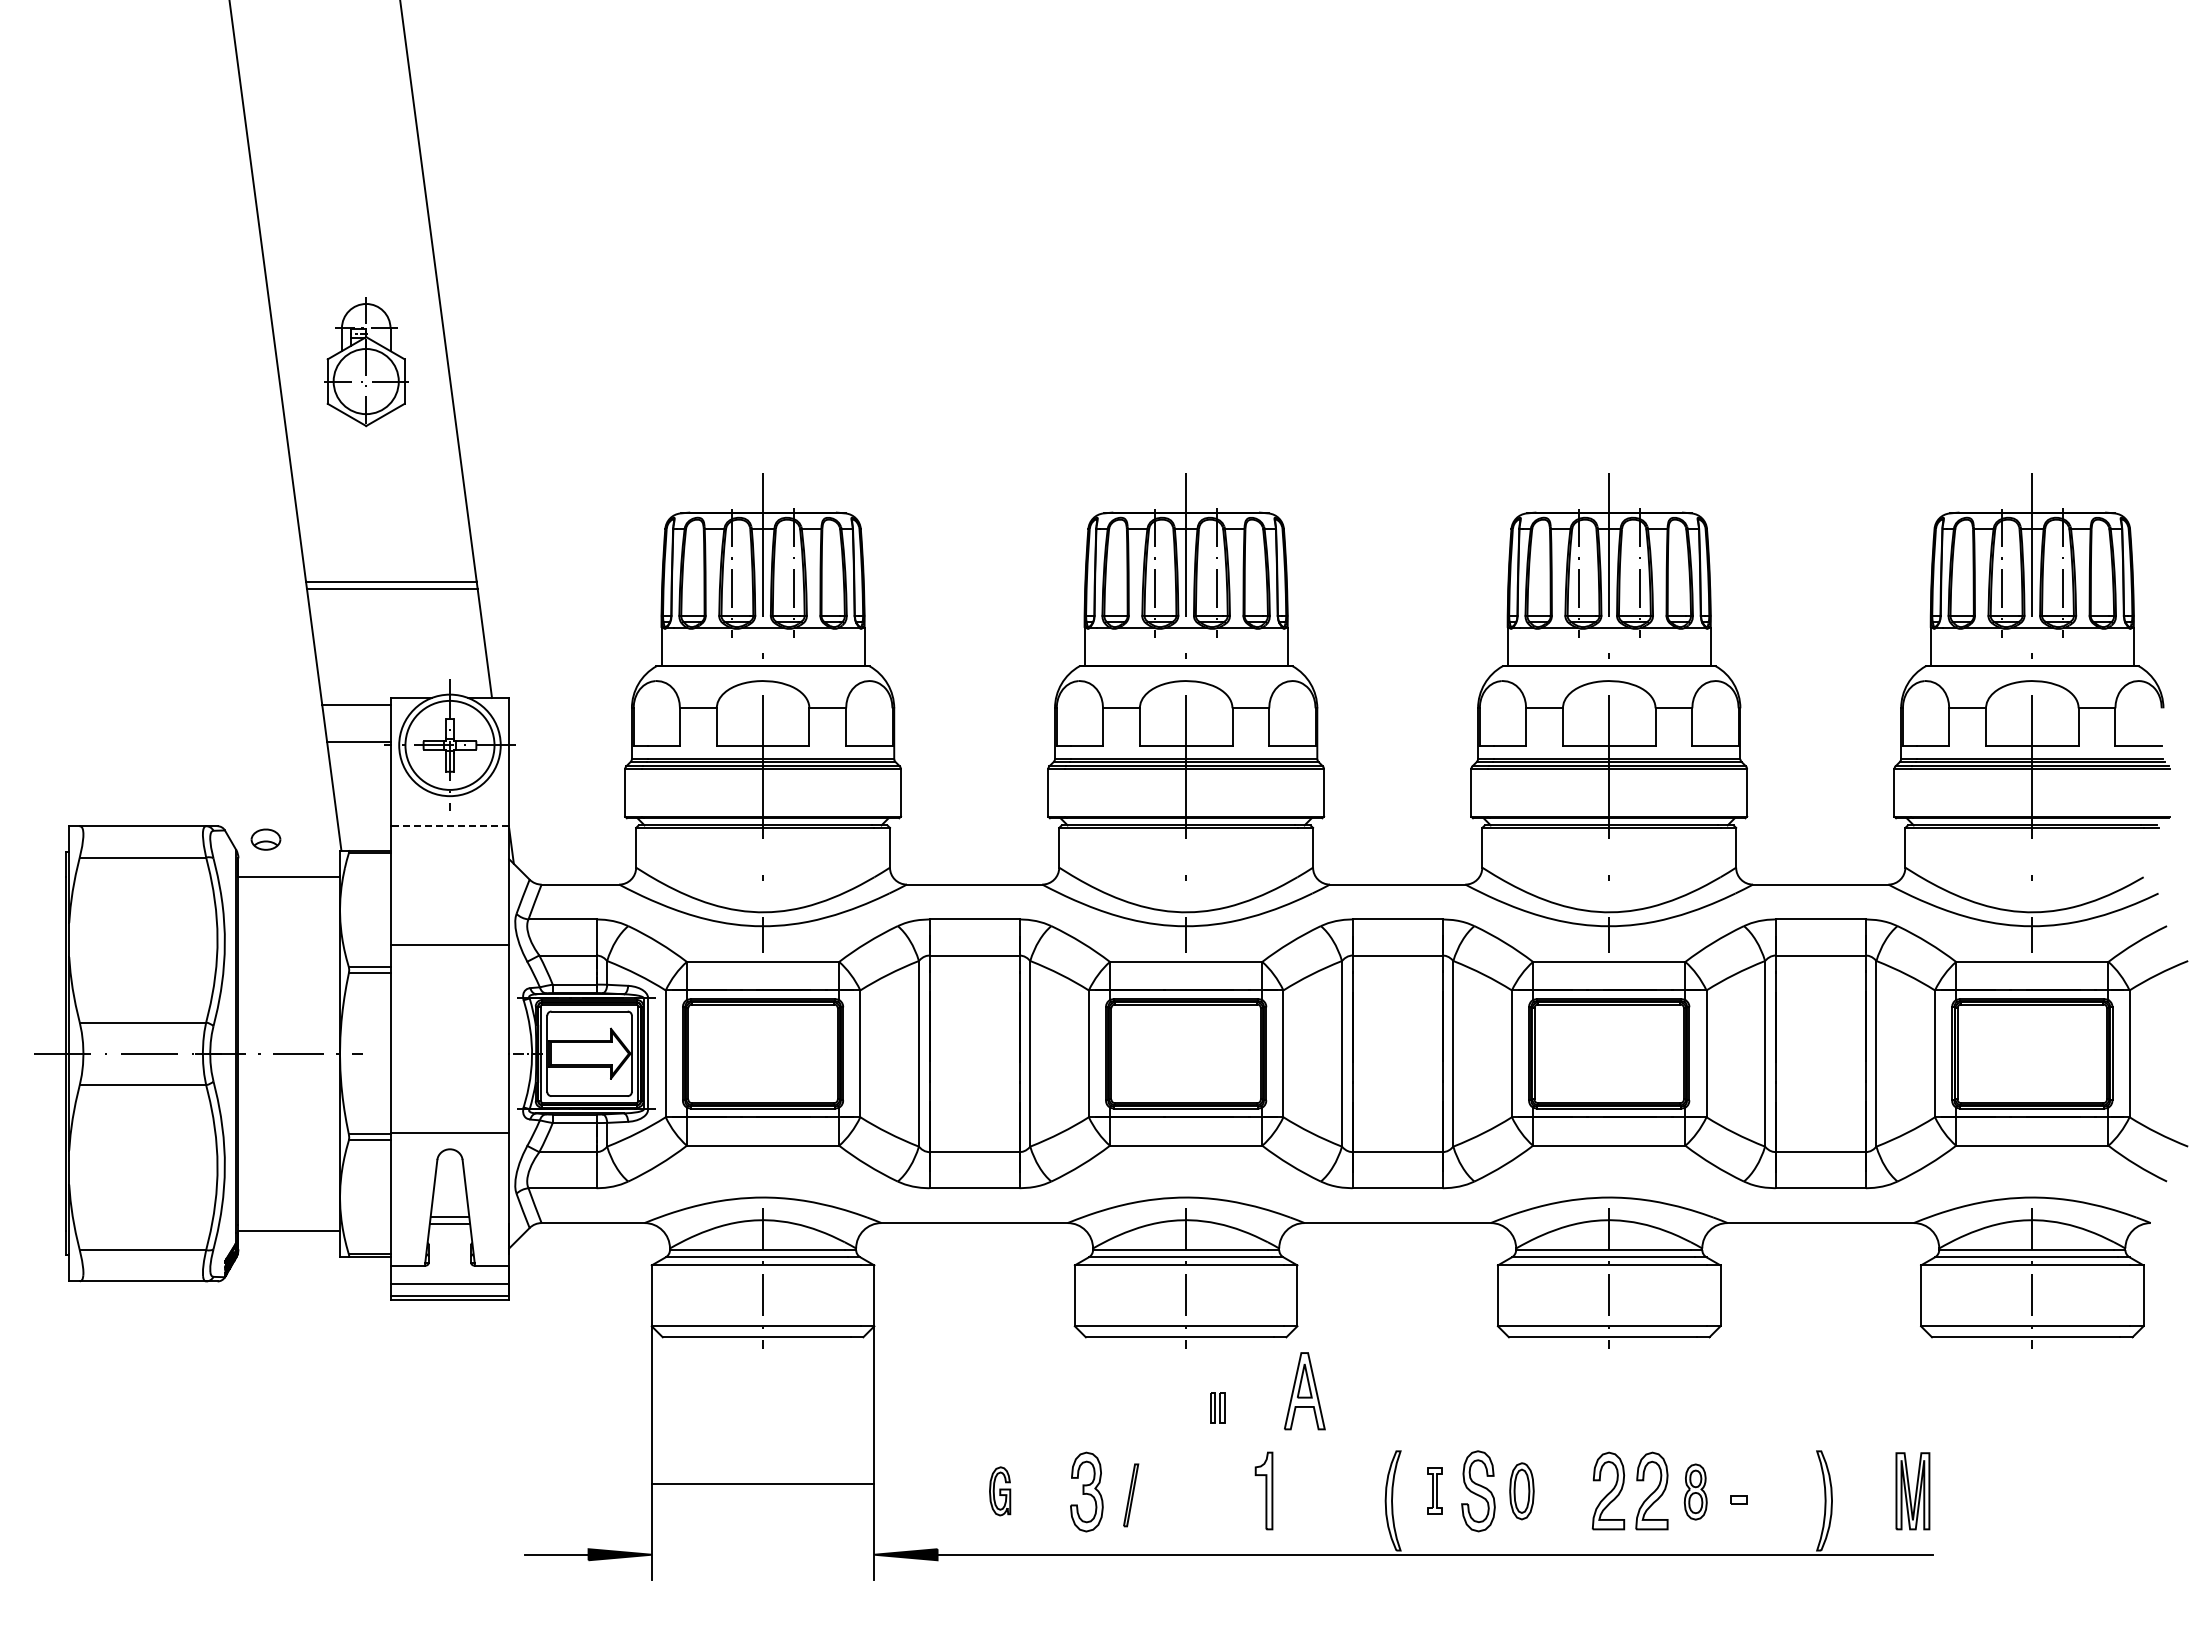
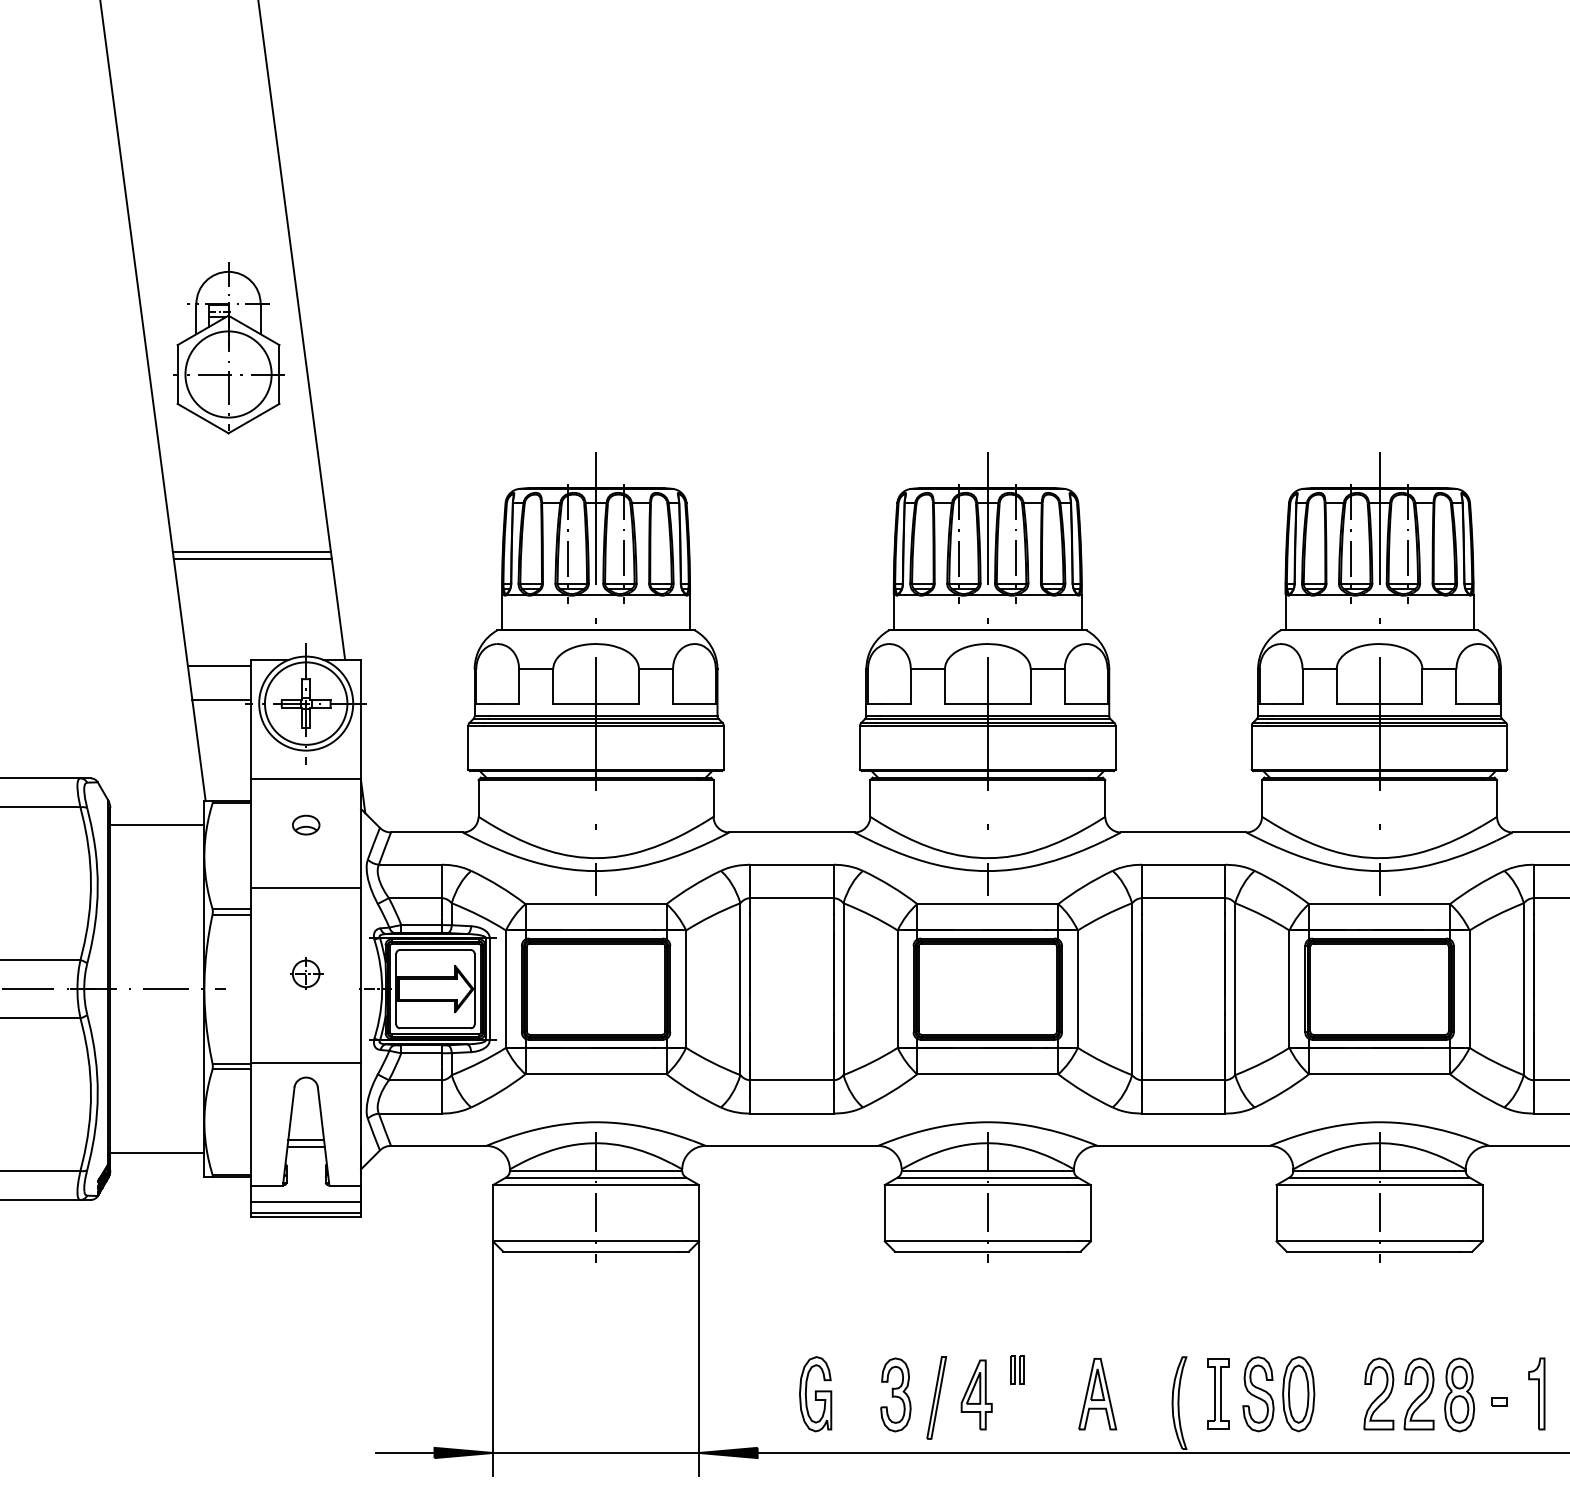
part: (366, 361) -> (228, 348), size x1.43
line: (449, 826) -> (305, 778), dashed -> solid
part: (265, 839) -> (305, 824), moved
part: (450, 1036) -> (306, 973), added
part: (1304, 1391) -> (1097, 1394), moved
part: (1217, 1407) -> (1016, 1369), moved
line: (762, 1483) -> (595, 1452), moved
part: (1263, 1490) -> (1536, 1393), moved
part: (1435, 1490) -> (1218, 1393), size x1.67
part: (999, 1491) -> (814, 1394), size x1.67
part: (1521, 1491) -> (1298, 1394), size x1.43
part: (1695, 1491) -> (1459, 1394), size x1.43
part: (1174, 1492) -> (977, 1395), added
part: (1131, 1495) -> (937, 1398), size x1.43

